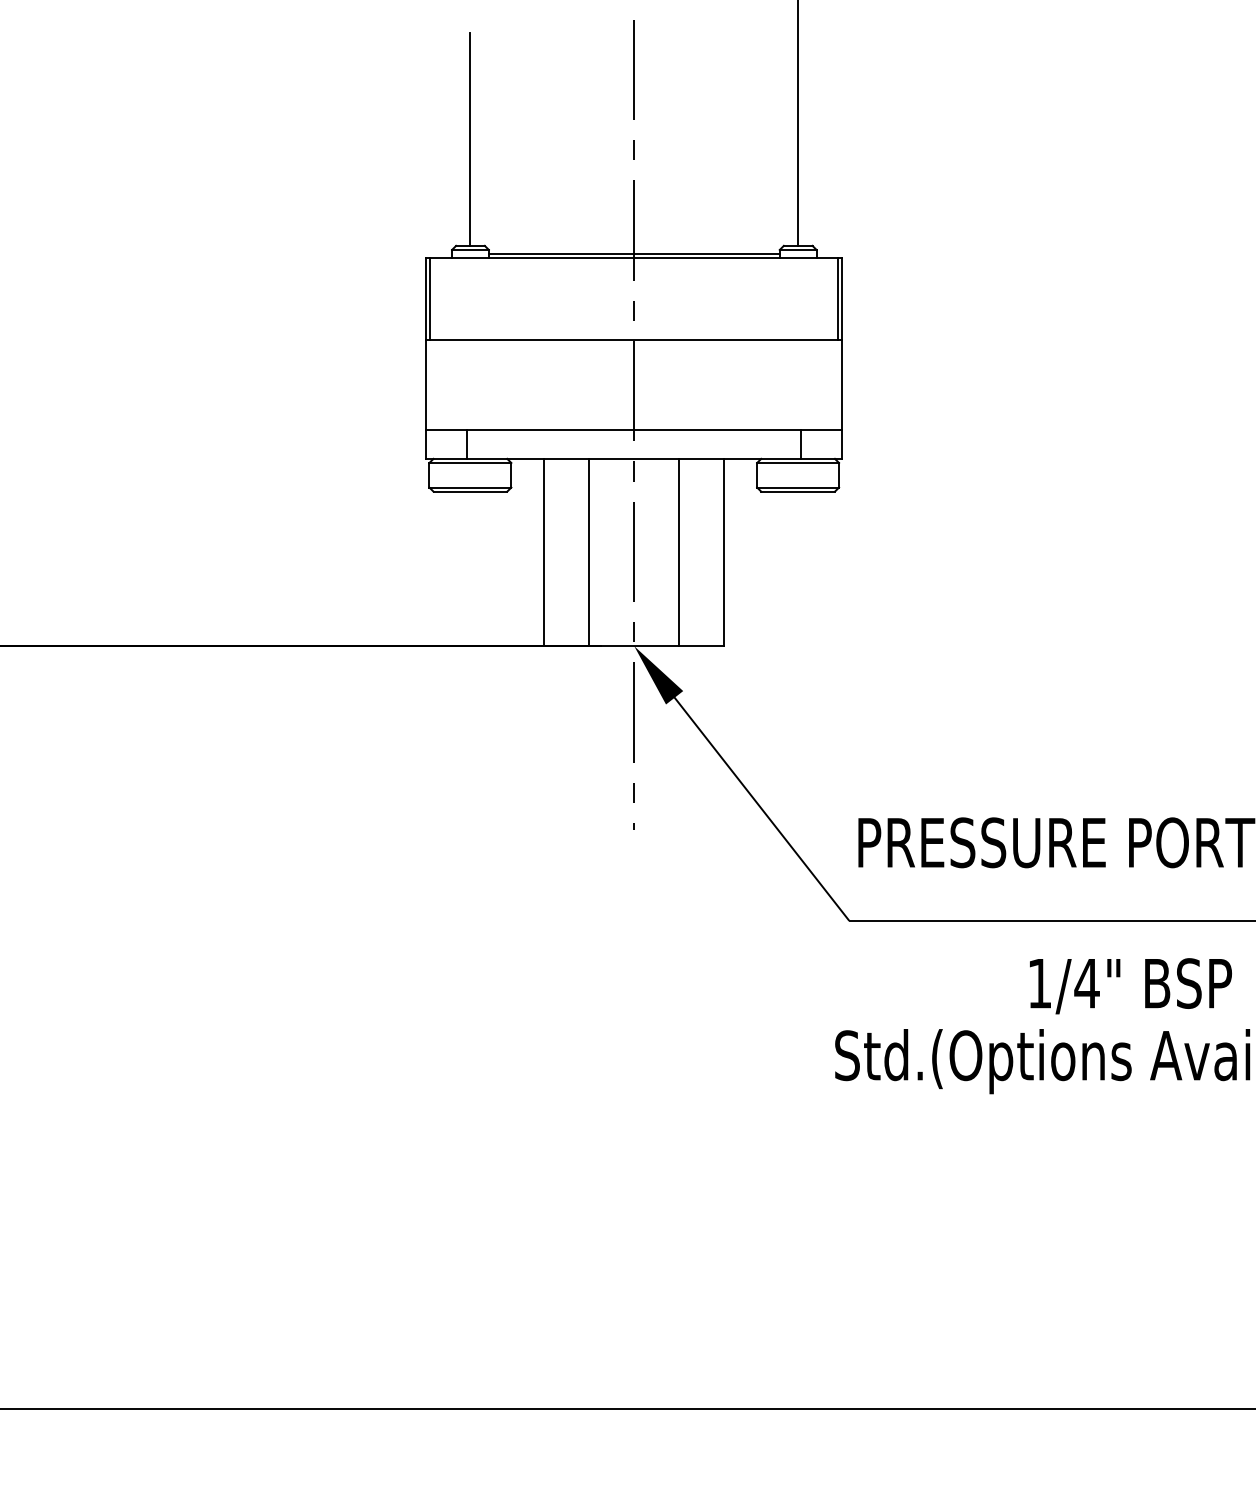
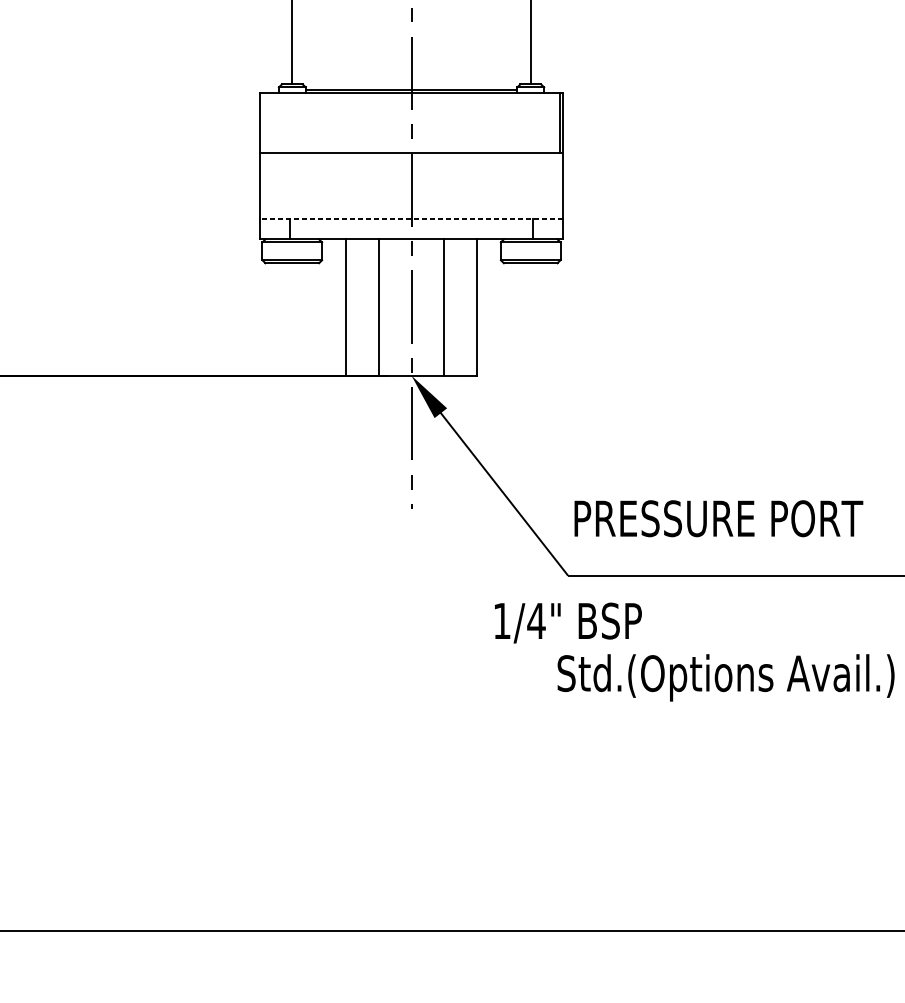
line: (430, 299) -> (263, 123), removed
line: (633, 430) -> (410, 218), solid -> dashed
text: (1130, 986) -> (568, 623), moved

